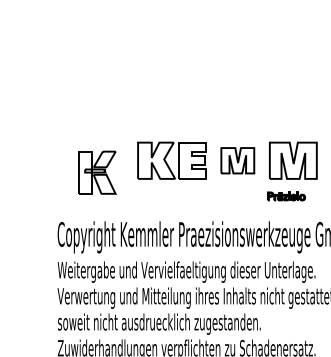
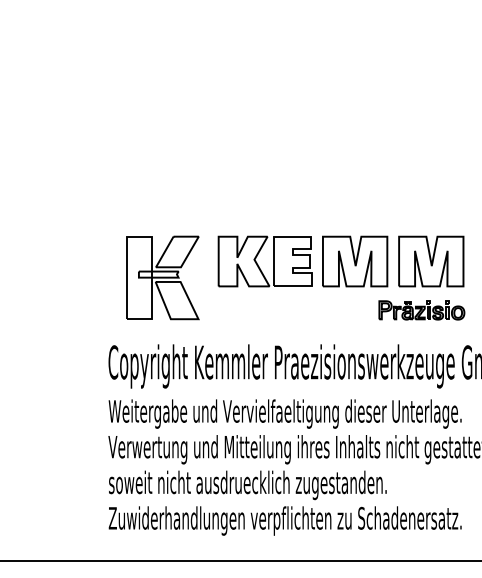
part: (237, 160) -> (355, 261), size x1.43
part: (97, 172) -> (162, 277), size x1.43
part: (286, 196) -> (421, 310), size x1.67

